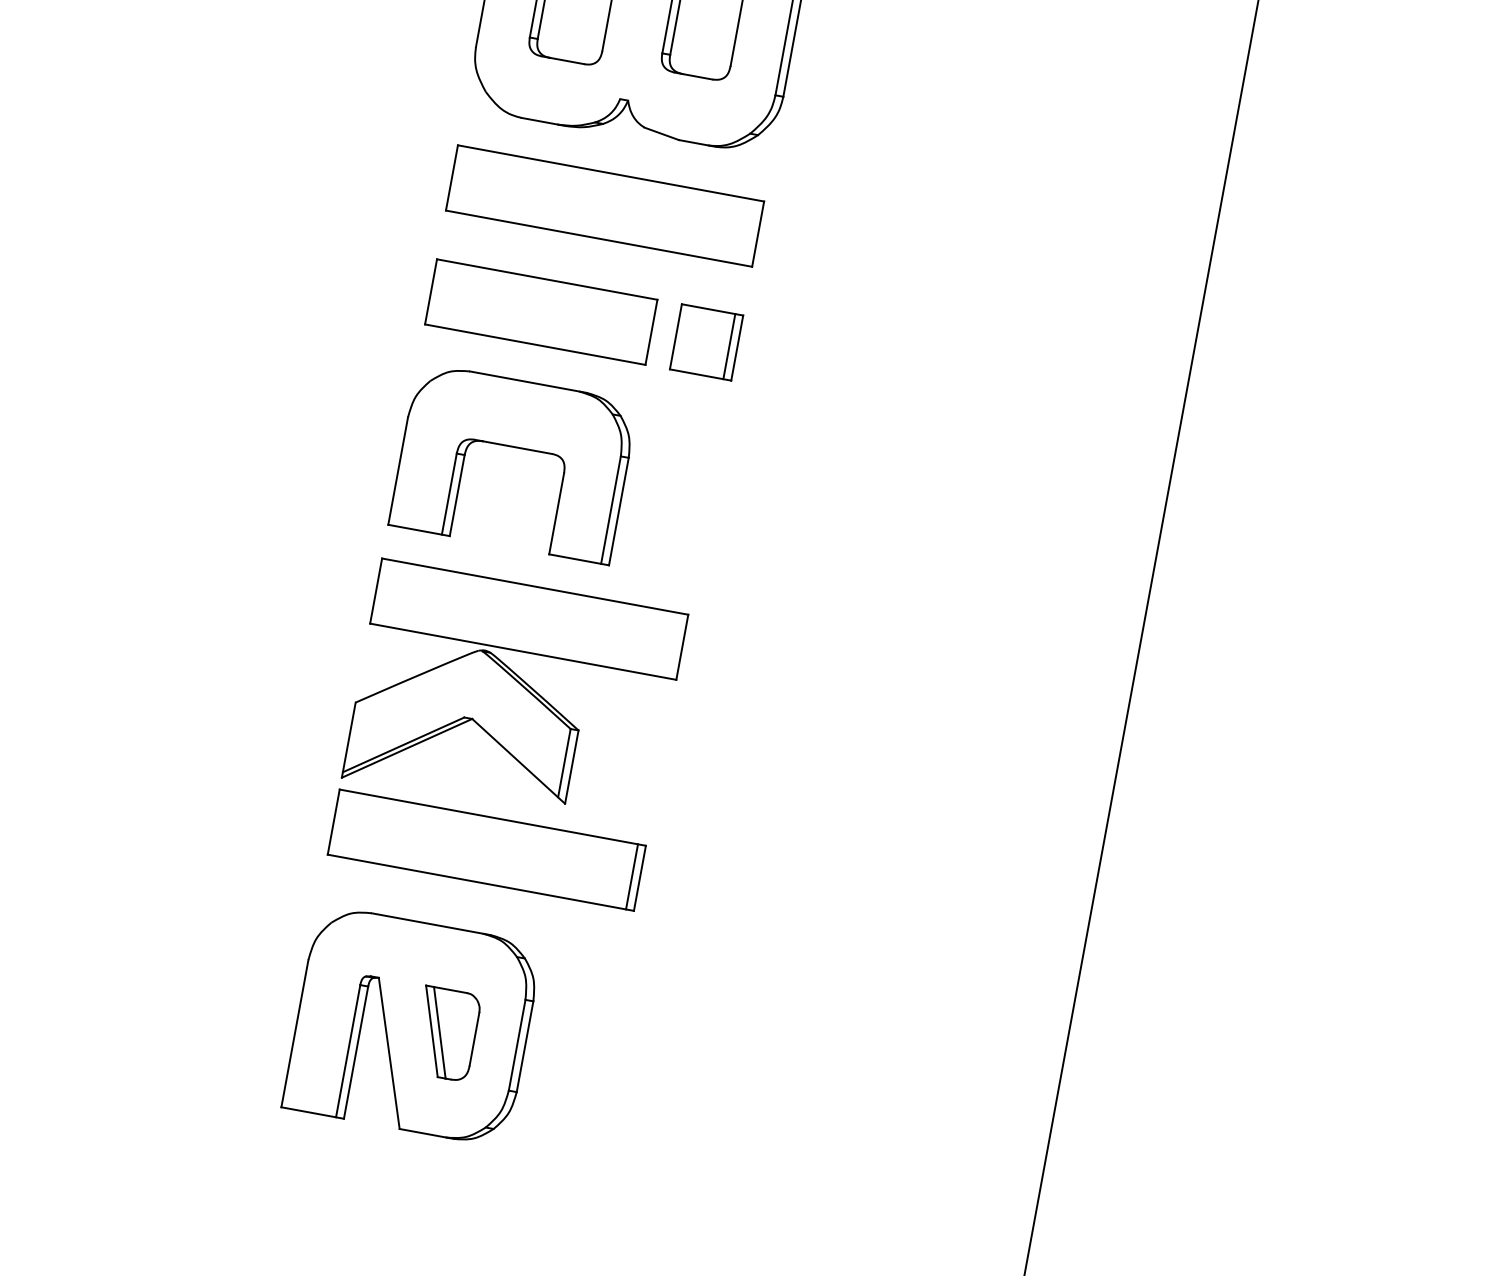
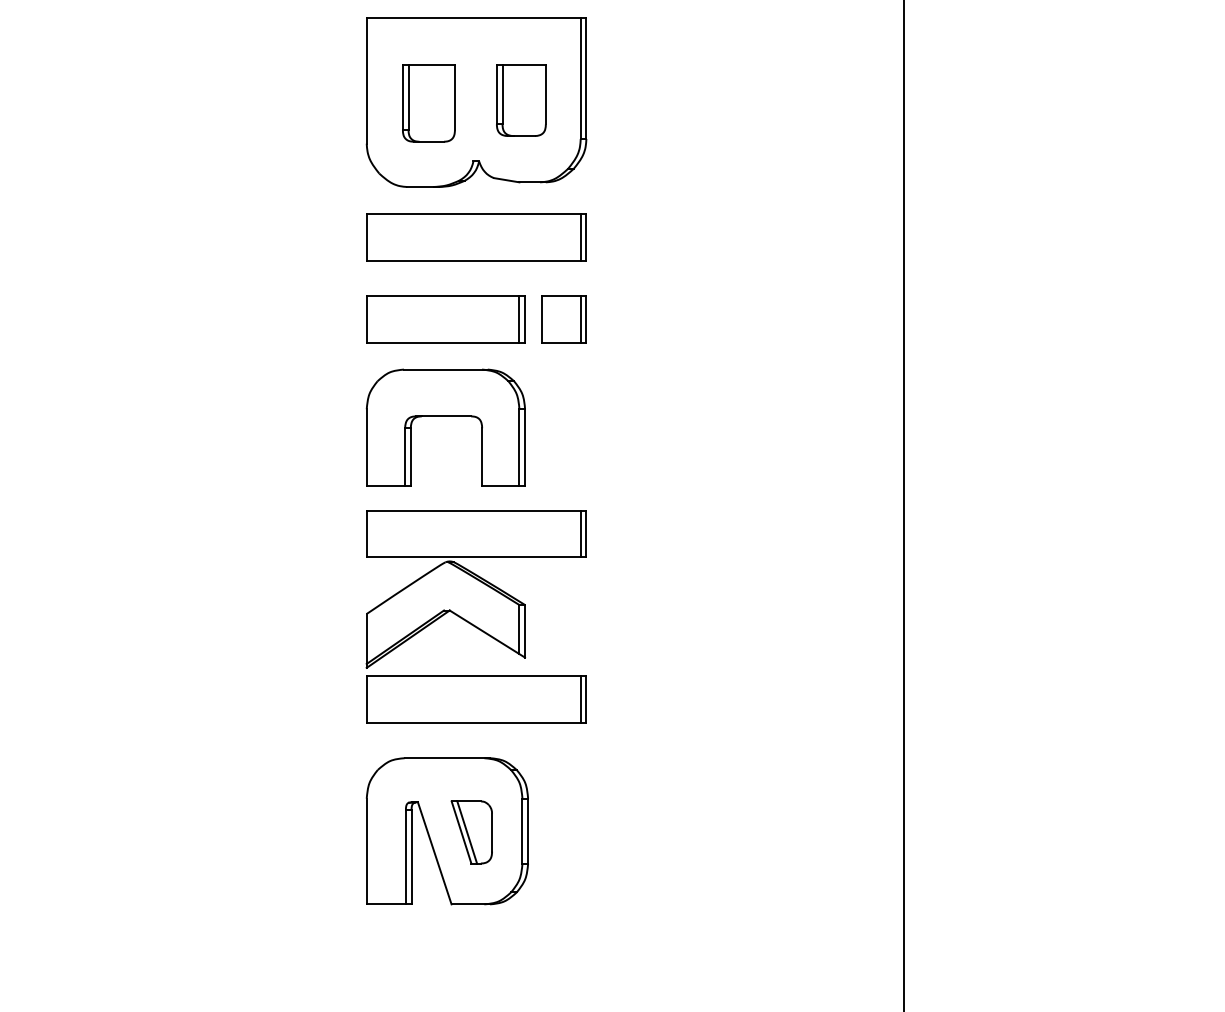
line: (749, 232) -> (580, 237), added
line: (644, 329) -> (519, 318), added
line: (674, 645) -> (580, 533), added

